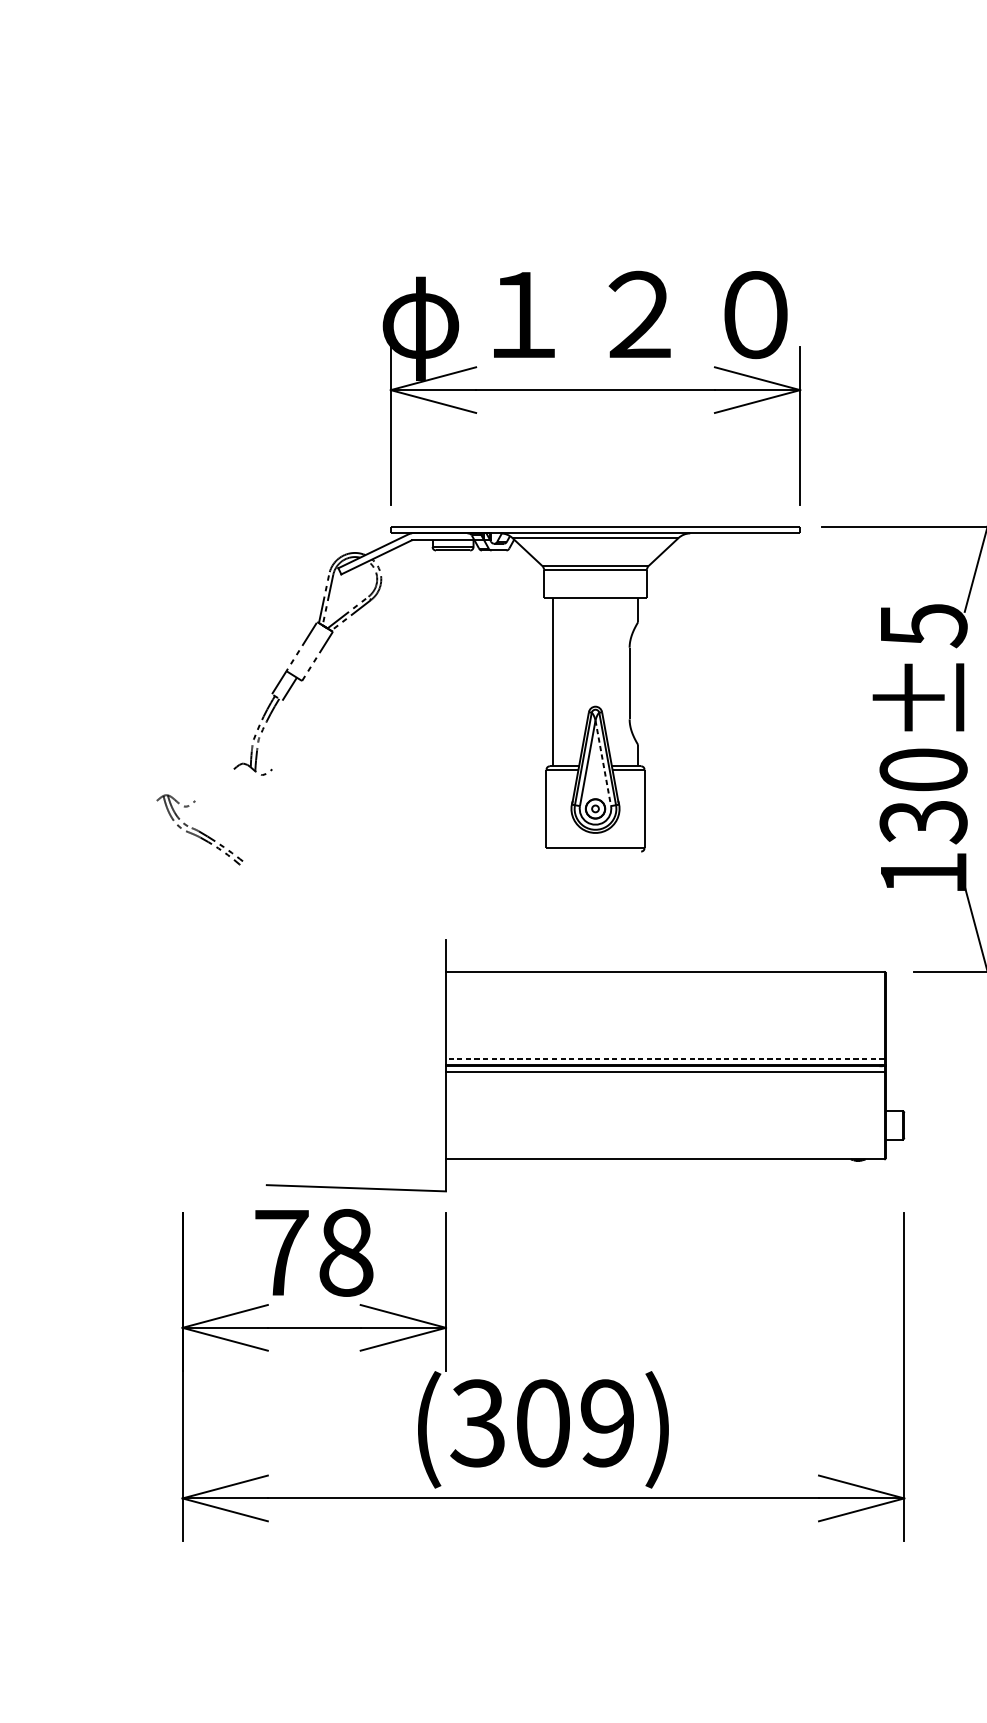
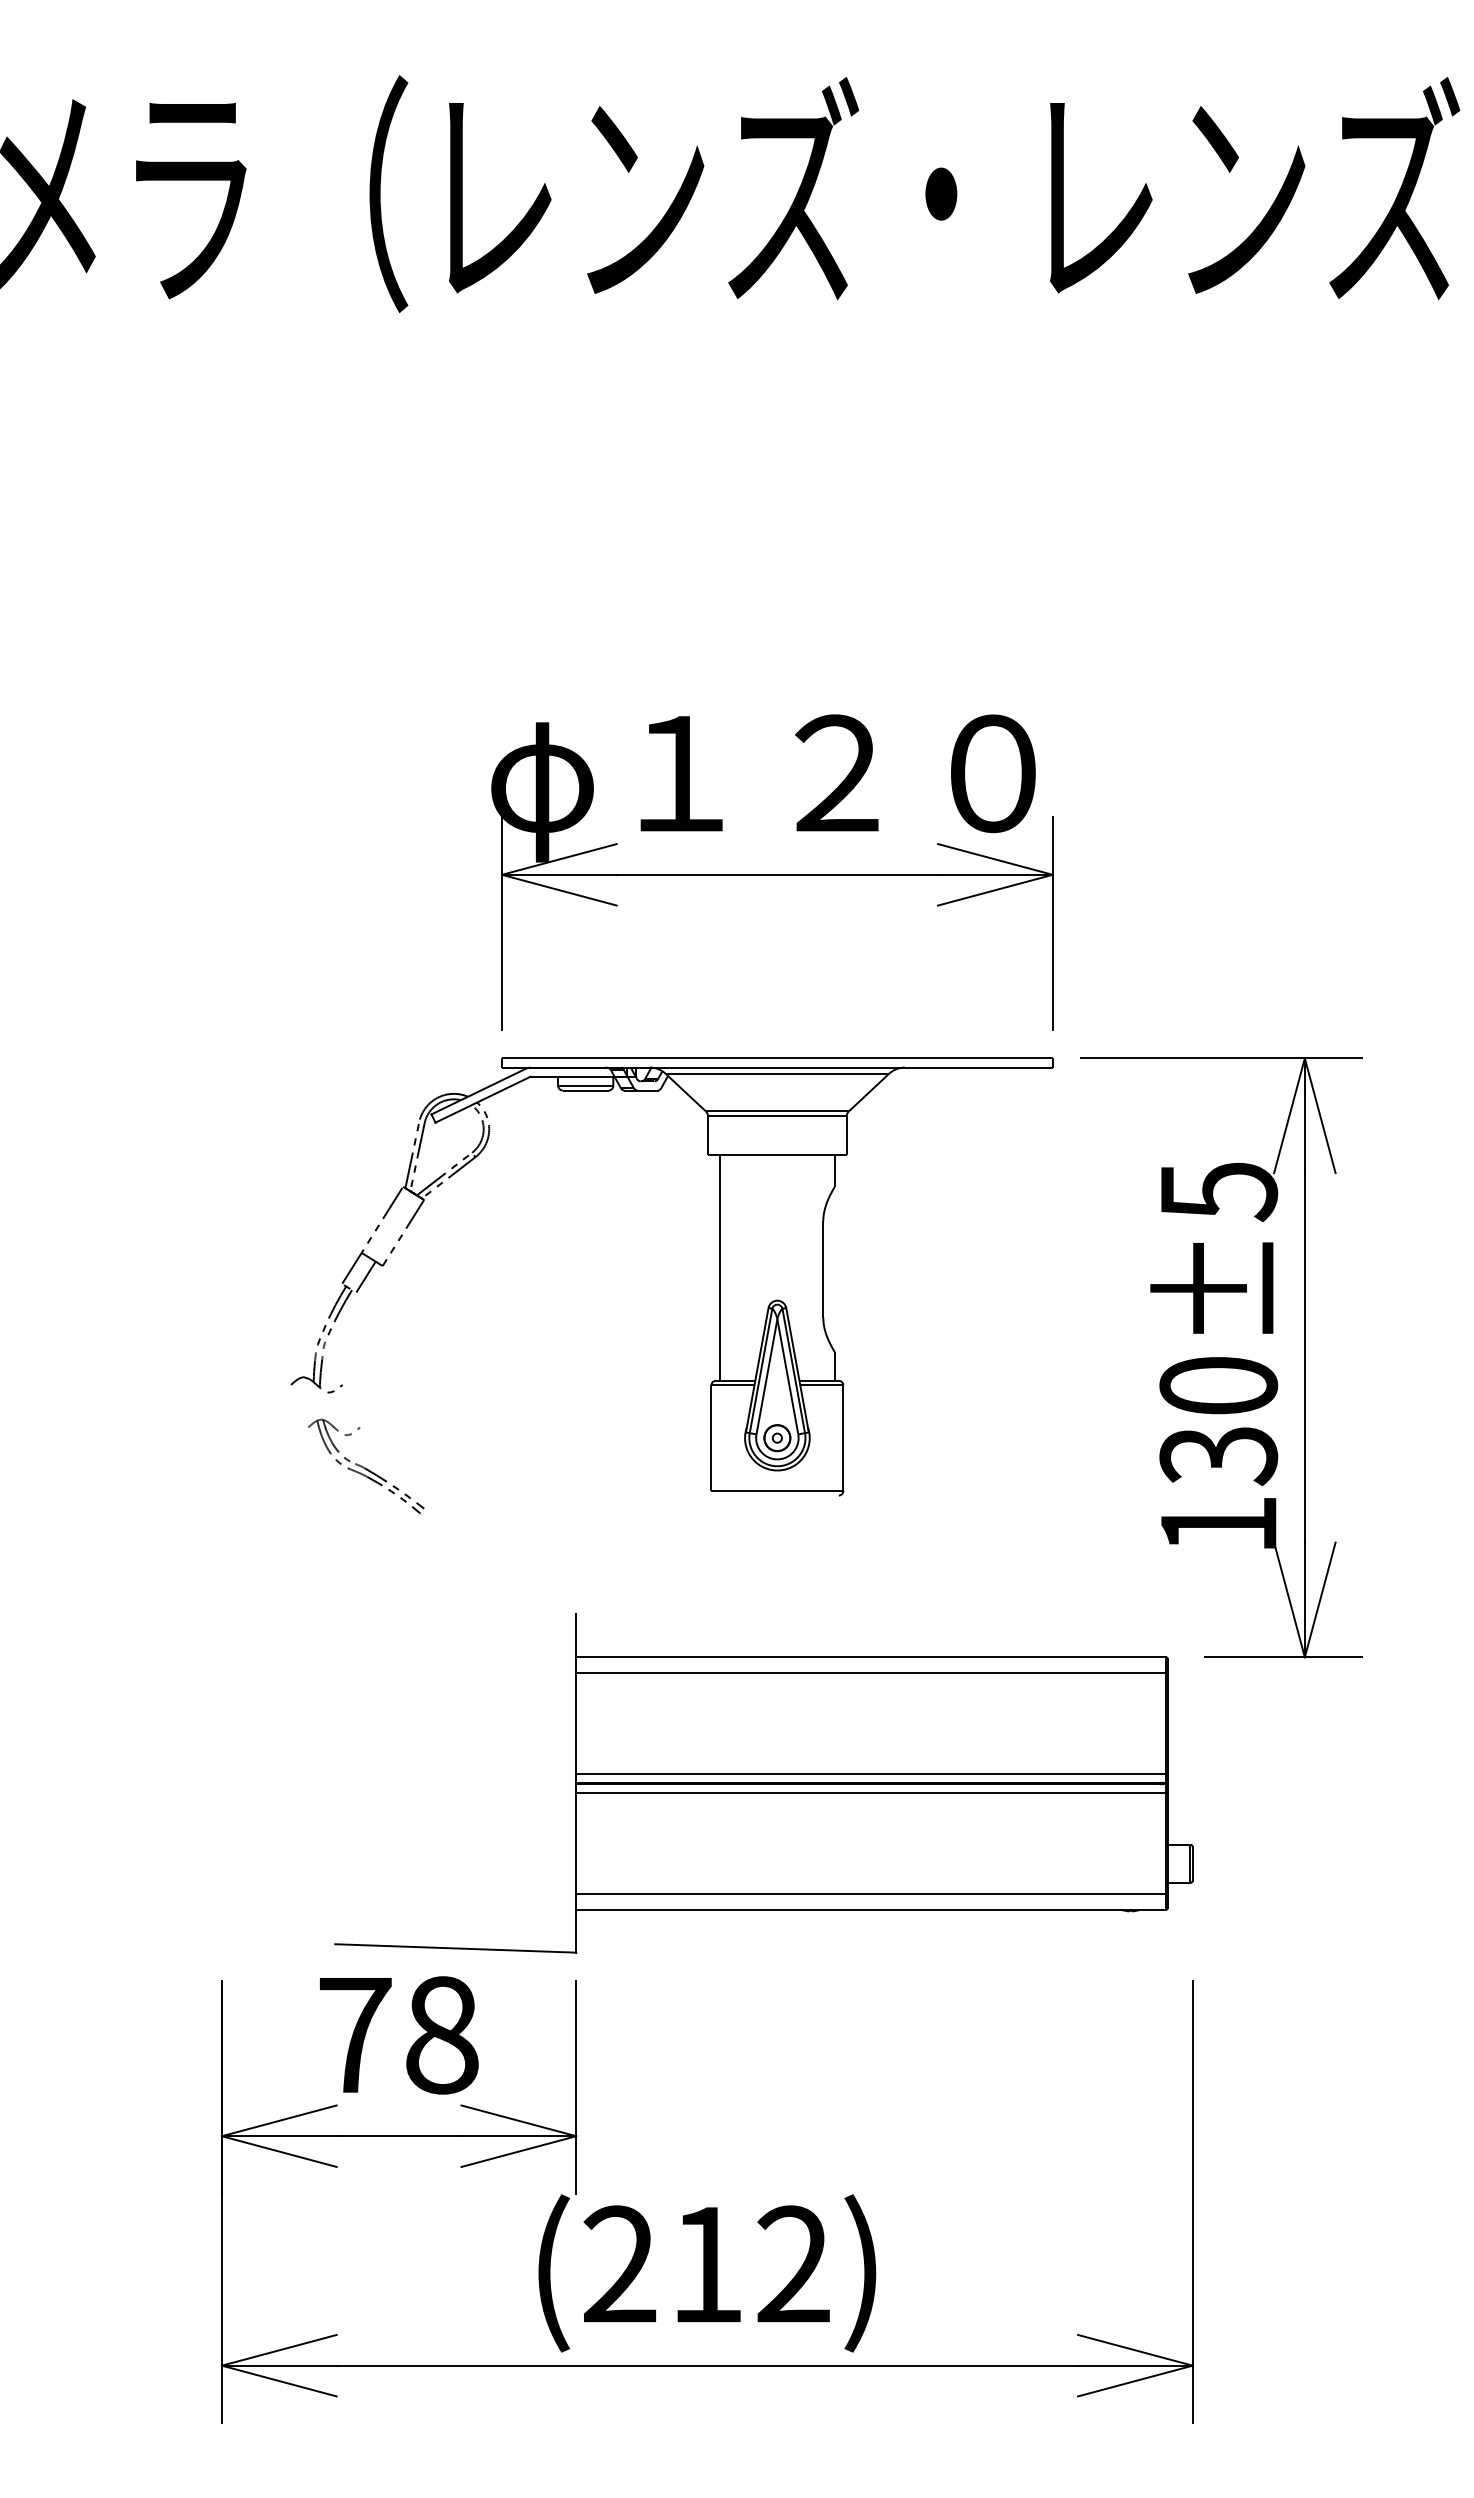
line: (603, 763) -> (787, 1377), dashed -> solid
part: (200, 829) -> (366, 1465), moved
line: (665, 983) -> (871, 1673), added
line: (665, 1058) -> (871, 1774), dashed -> solid
line: (665, 1147) -> (871, 1893), added
text: (542, 1423) -> (705, 2264), (309) -> (212)

